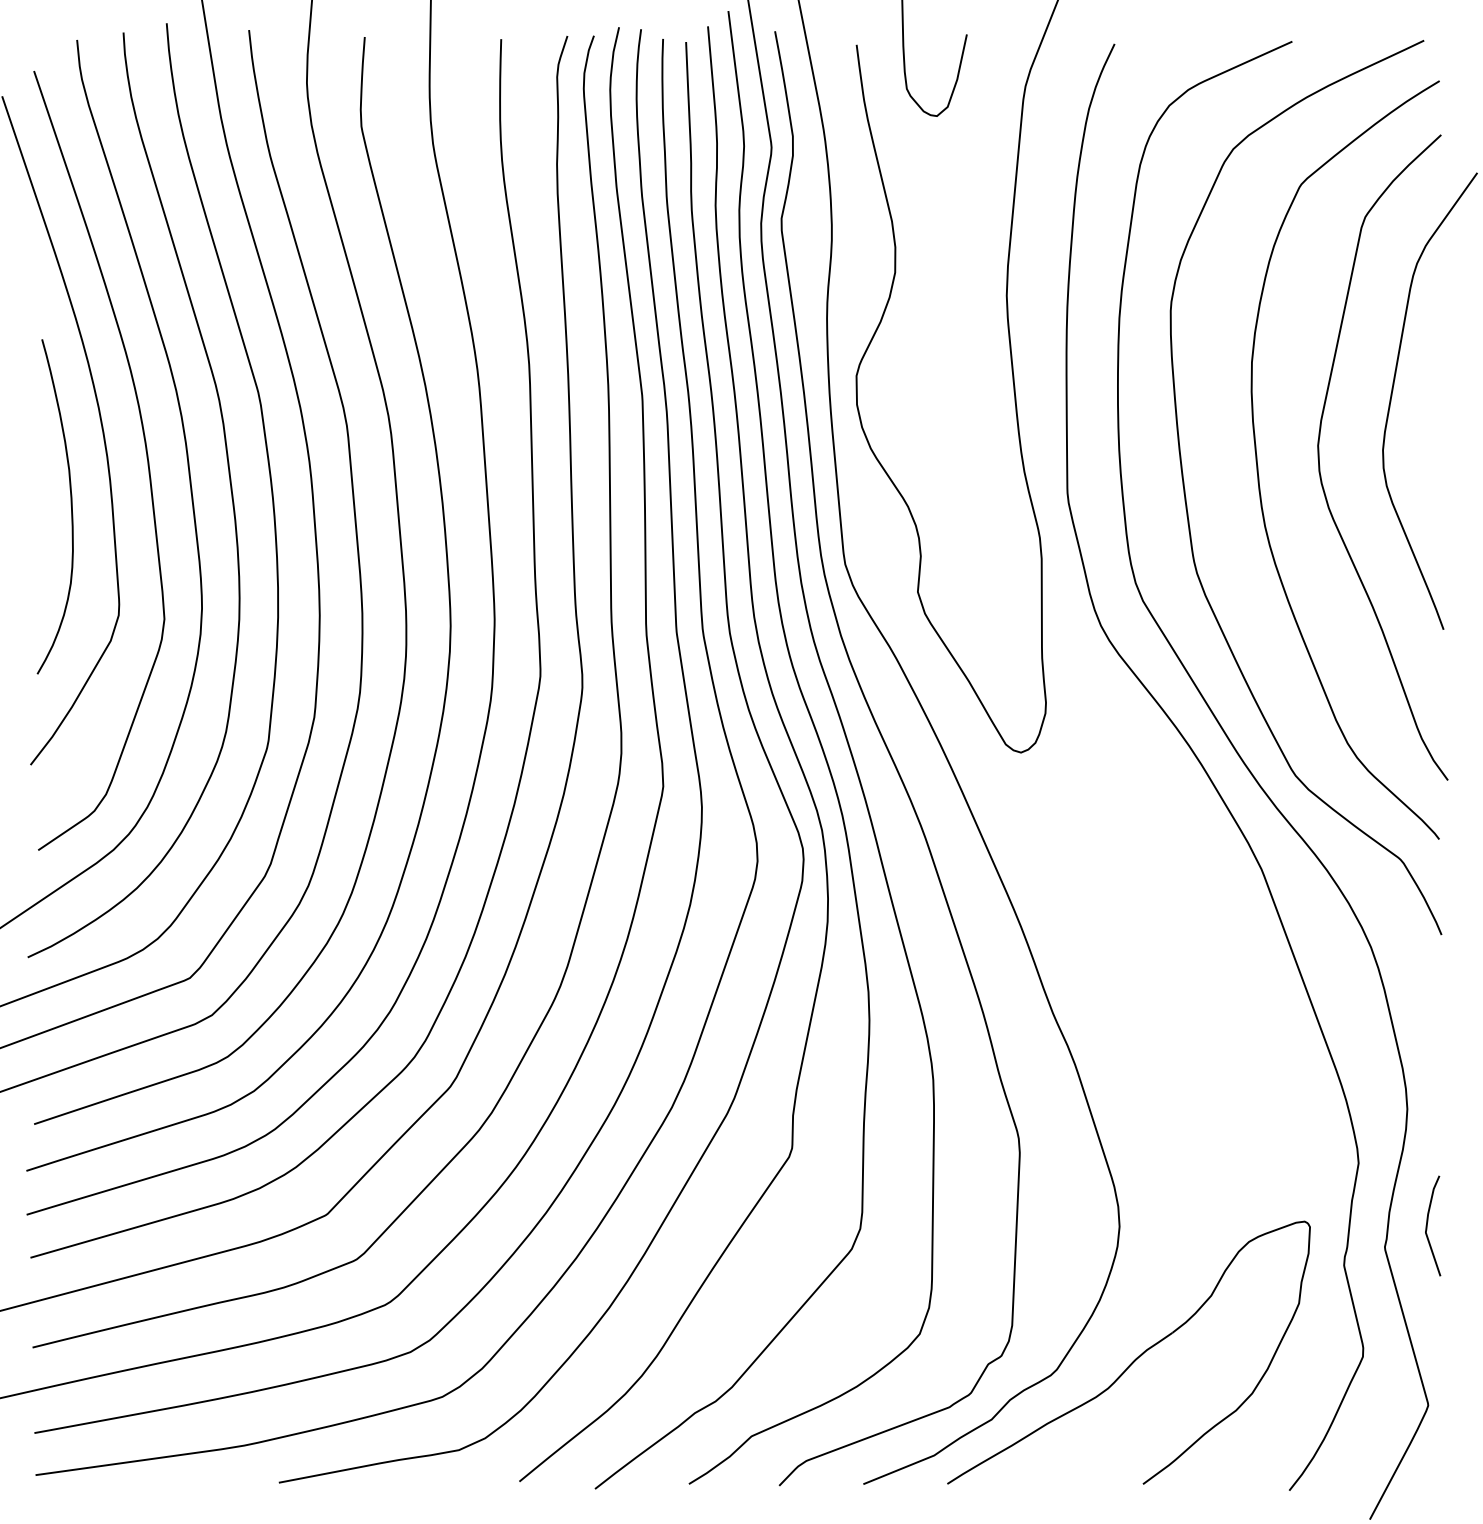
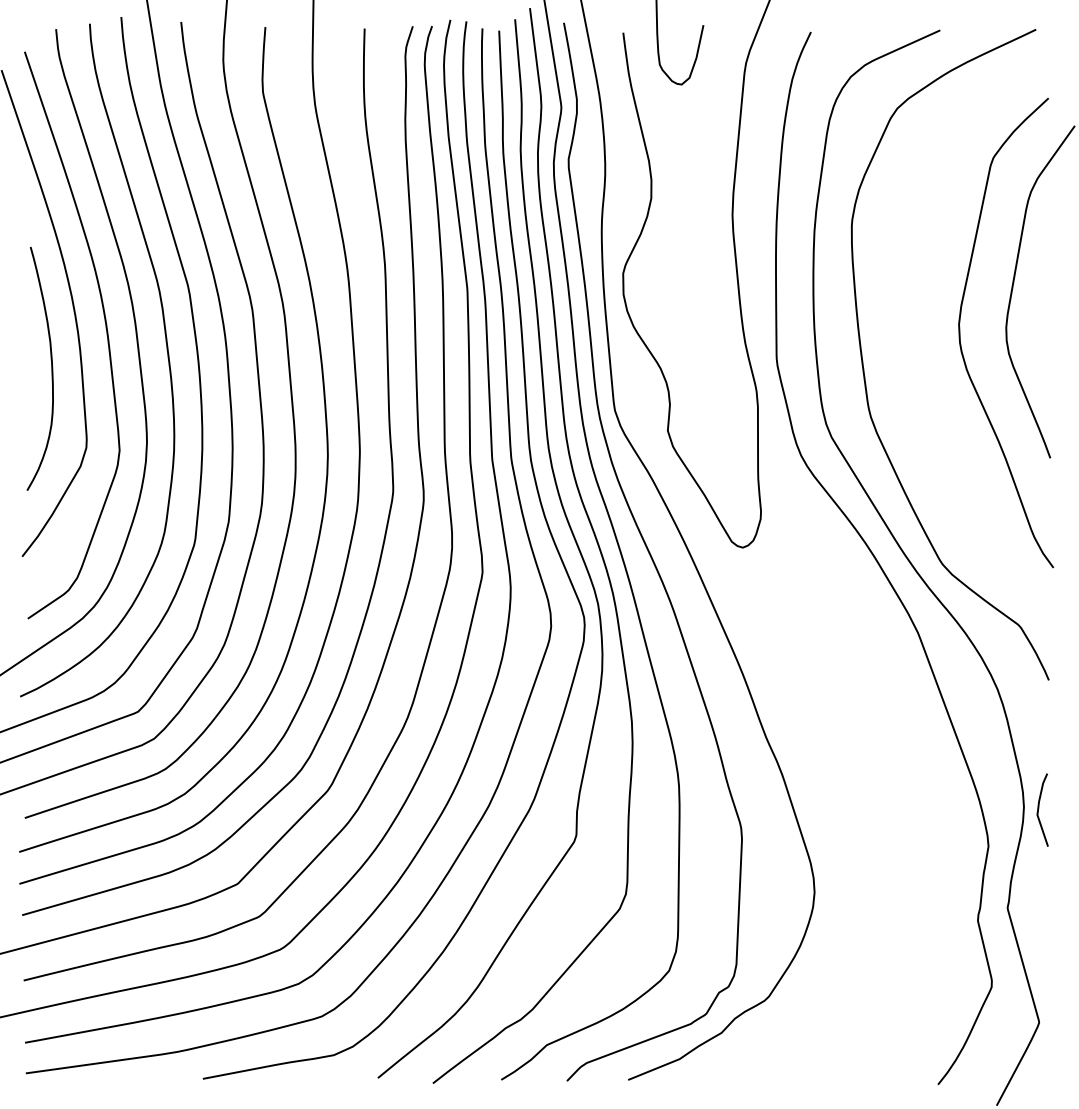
curve: (1259, 473) -> (916, 344), removed
curve: (1428, 1223) -> (1039, 808), moved
part: (1129, 1352) -> (821, 984), removed

